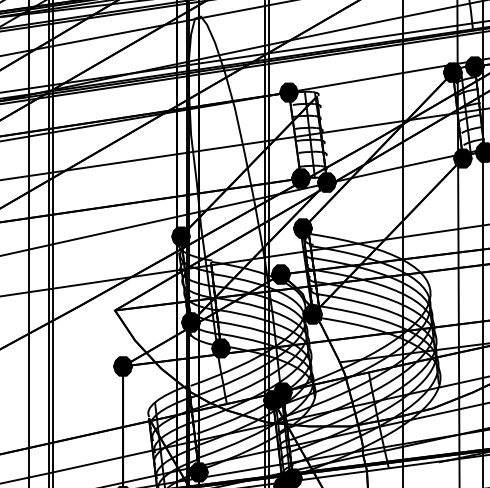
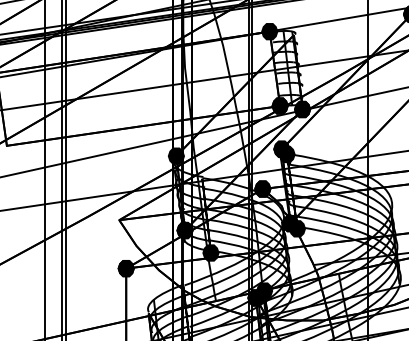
fill: (308, 234) -> (286, 154), added
fill: (320, 320) -> (297, 228), added

